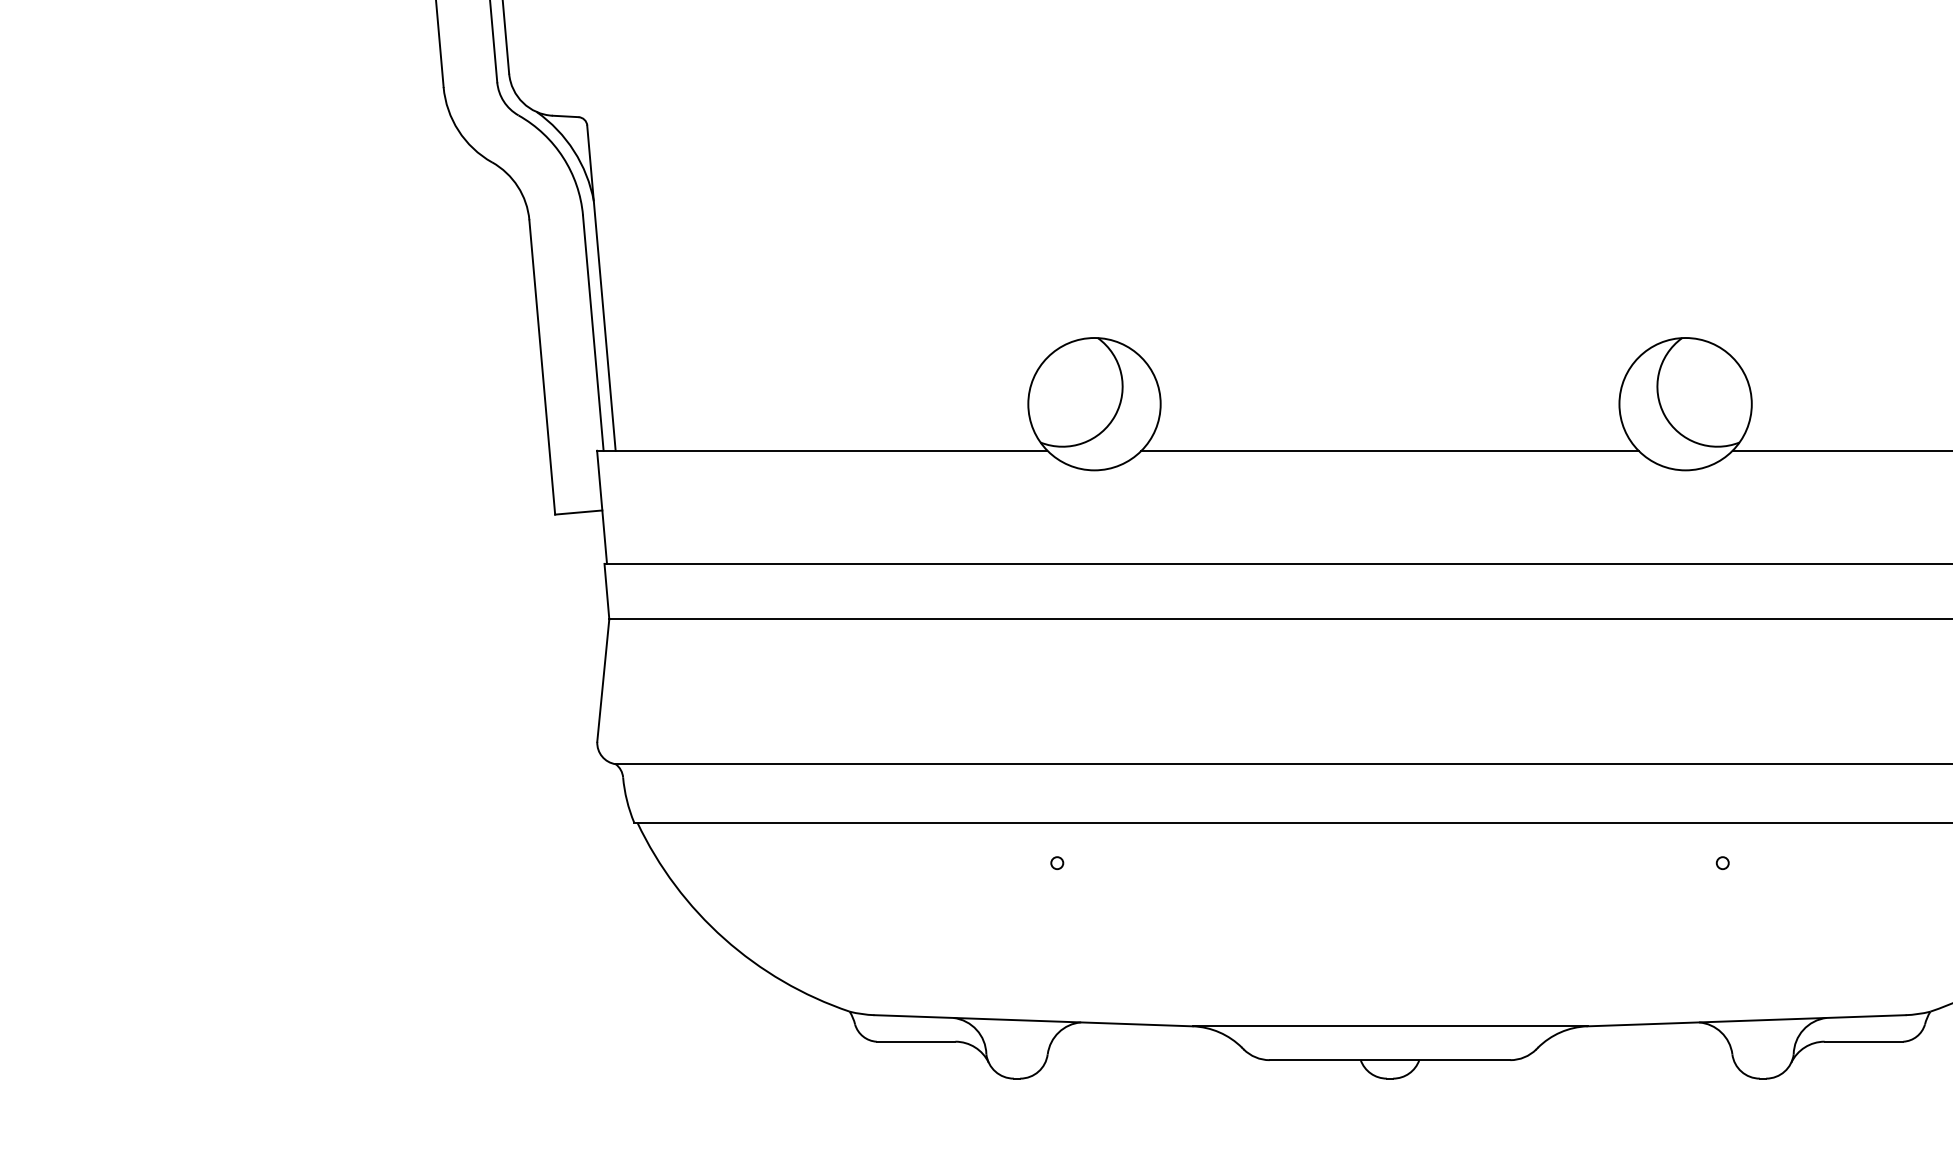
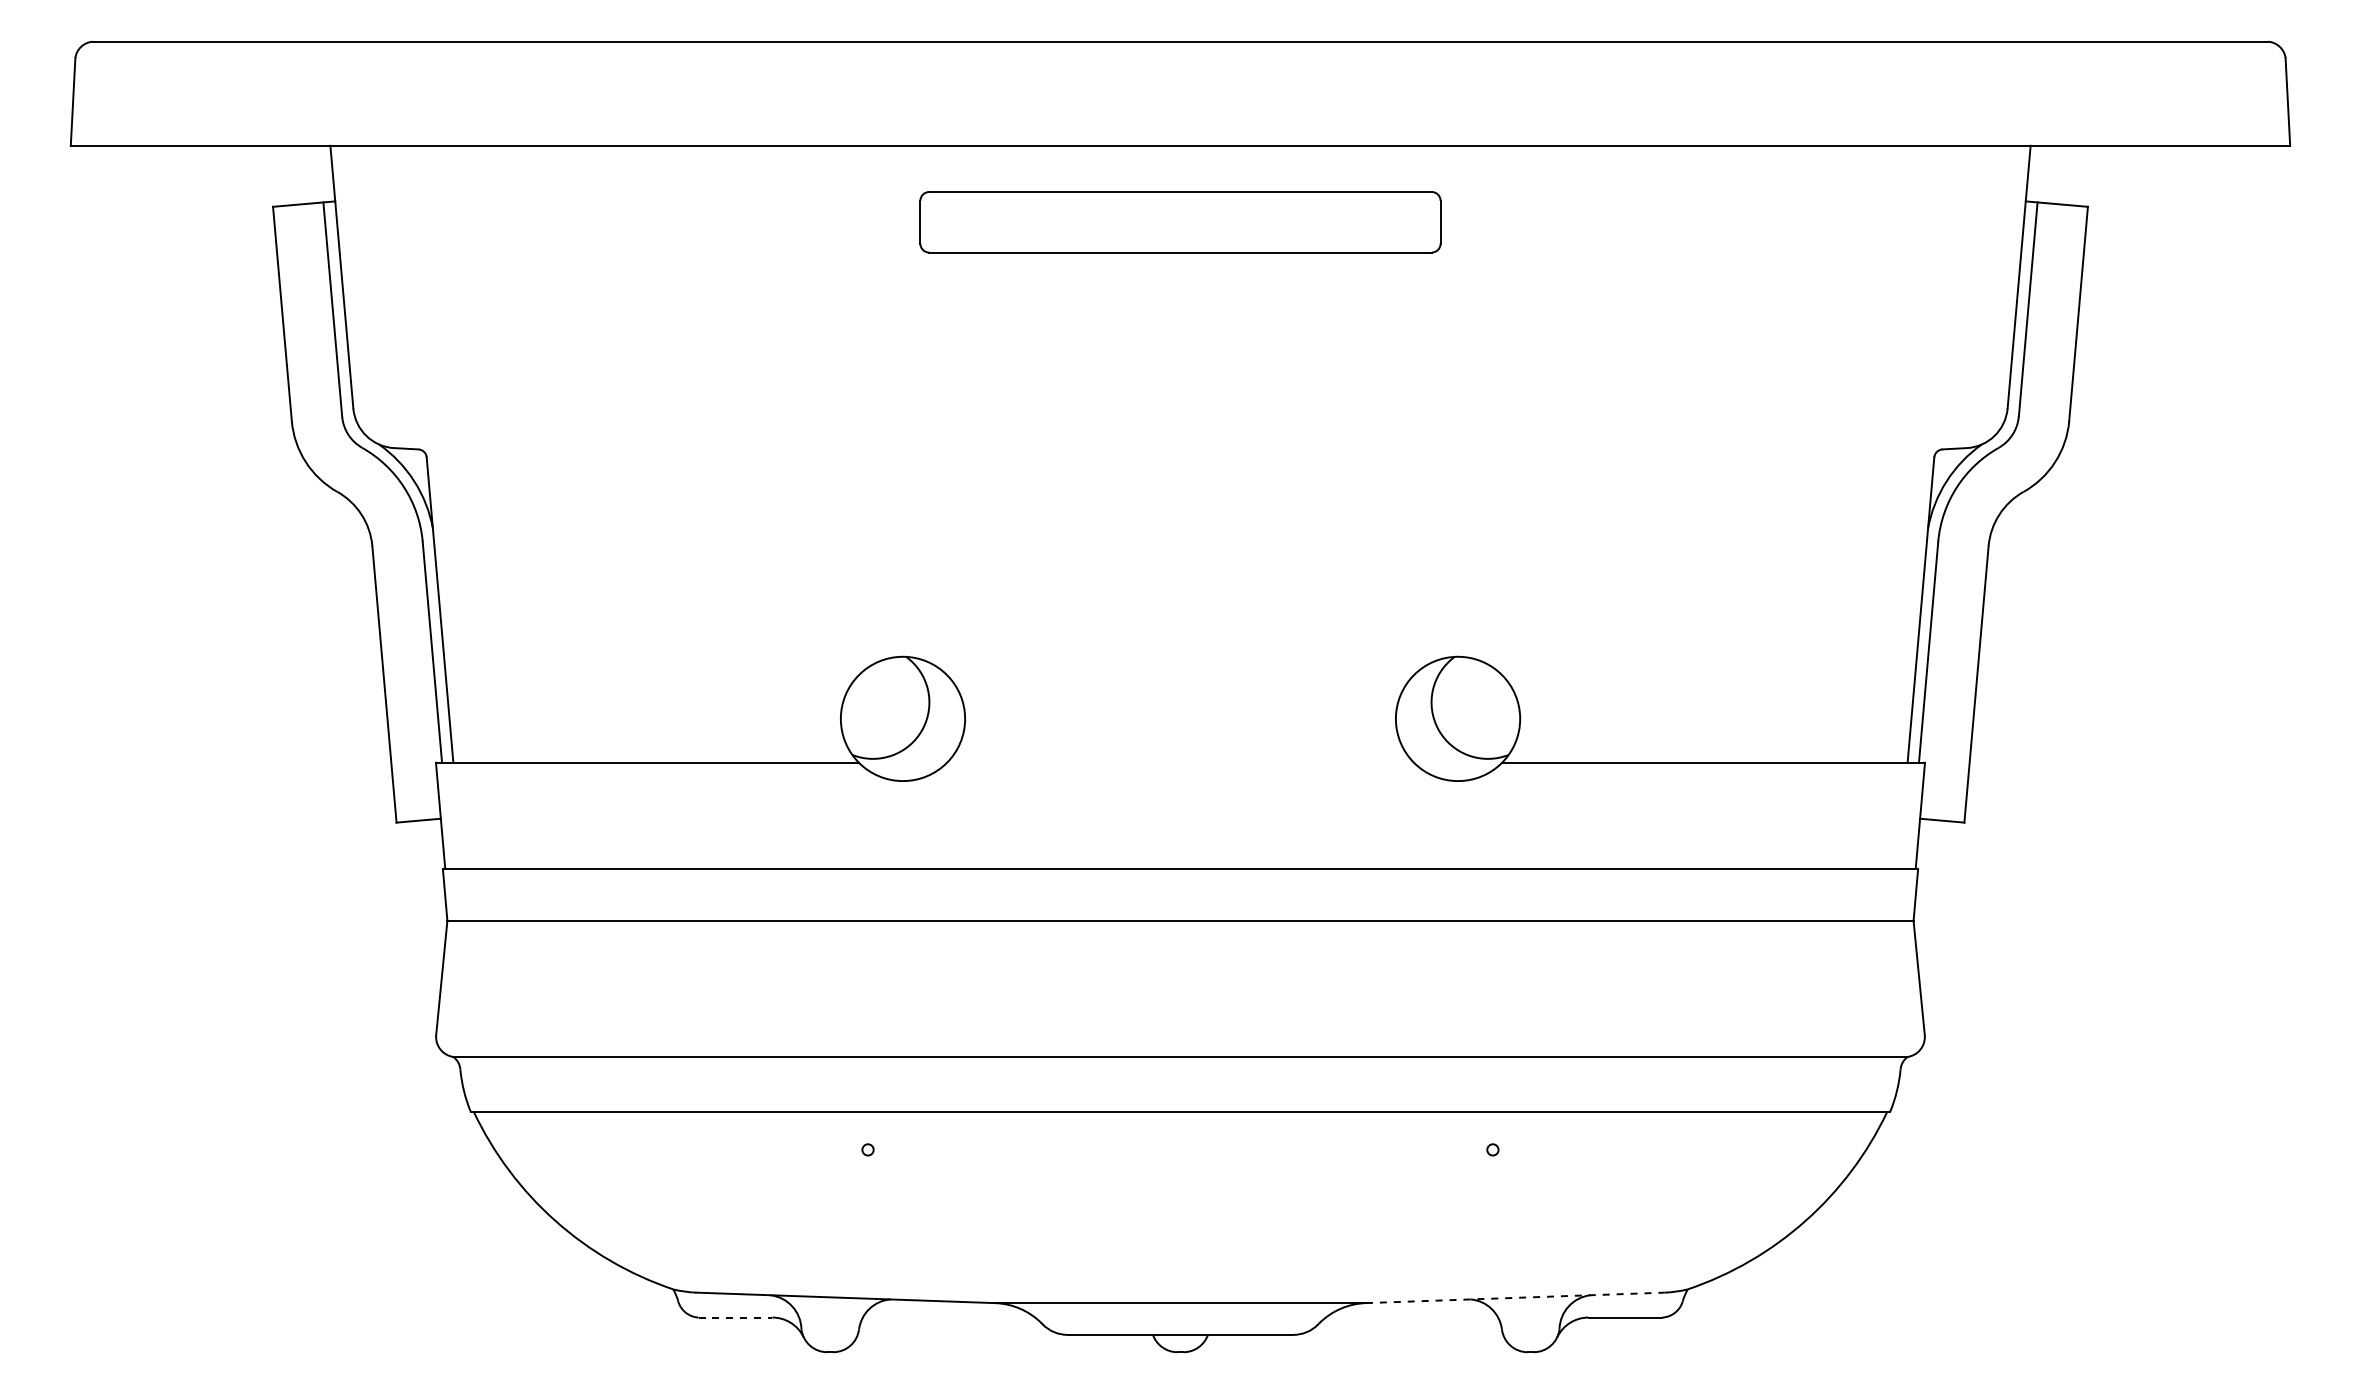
line: (1390, 450) -> (1180, 762), removed
line: (1746, 1020) -> (1515, 1297), solid -> dashed
line: (916, 1041) -> (735, 1317), solid -> dashed

